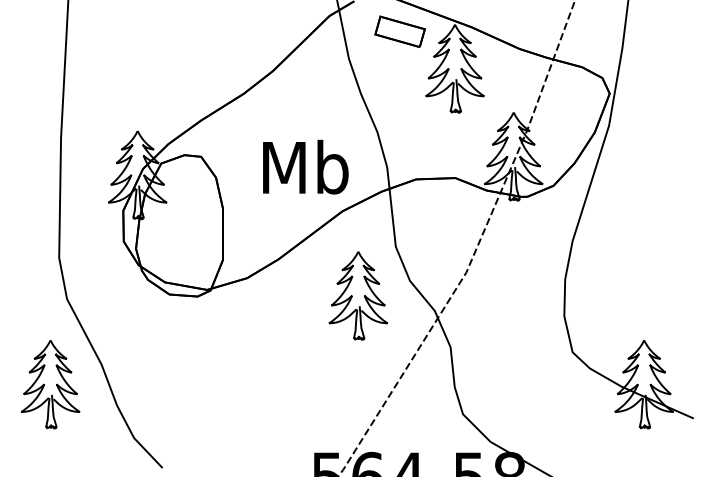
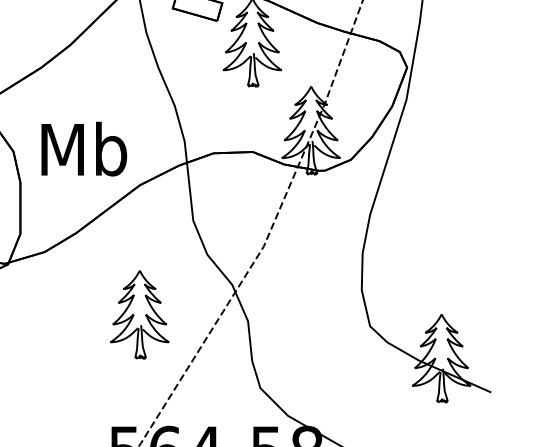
text: (305, 166) -> (83, 148), moved
part: (357, 295) -> (138, 314), moved

